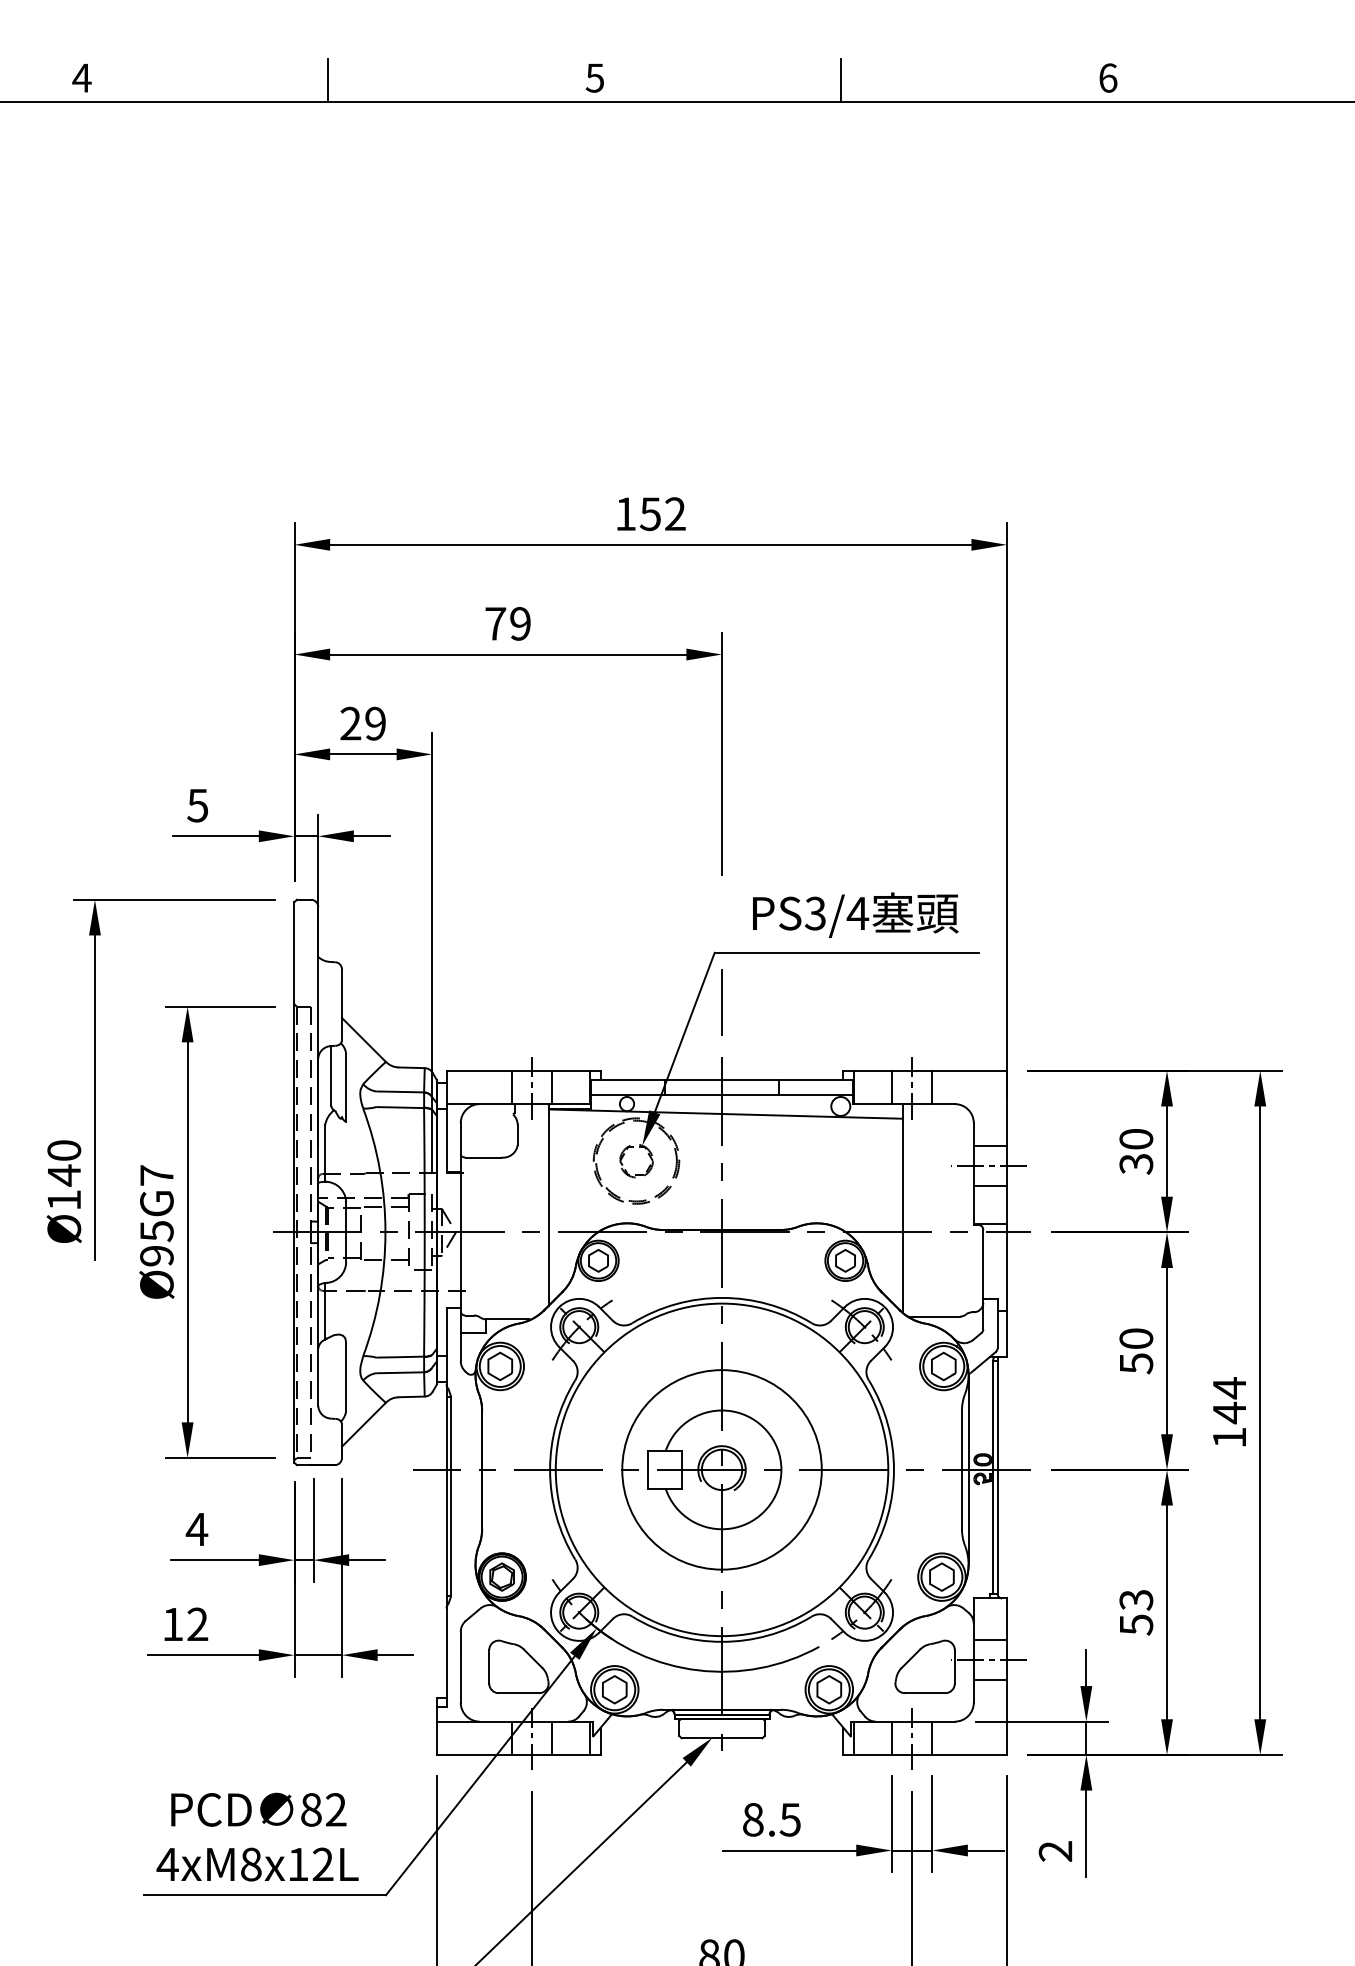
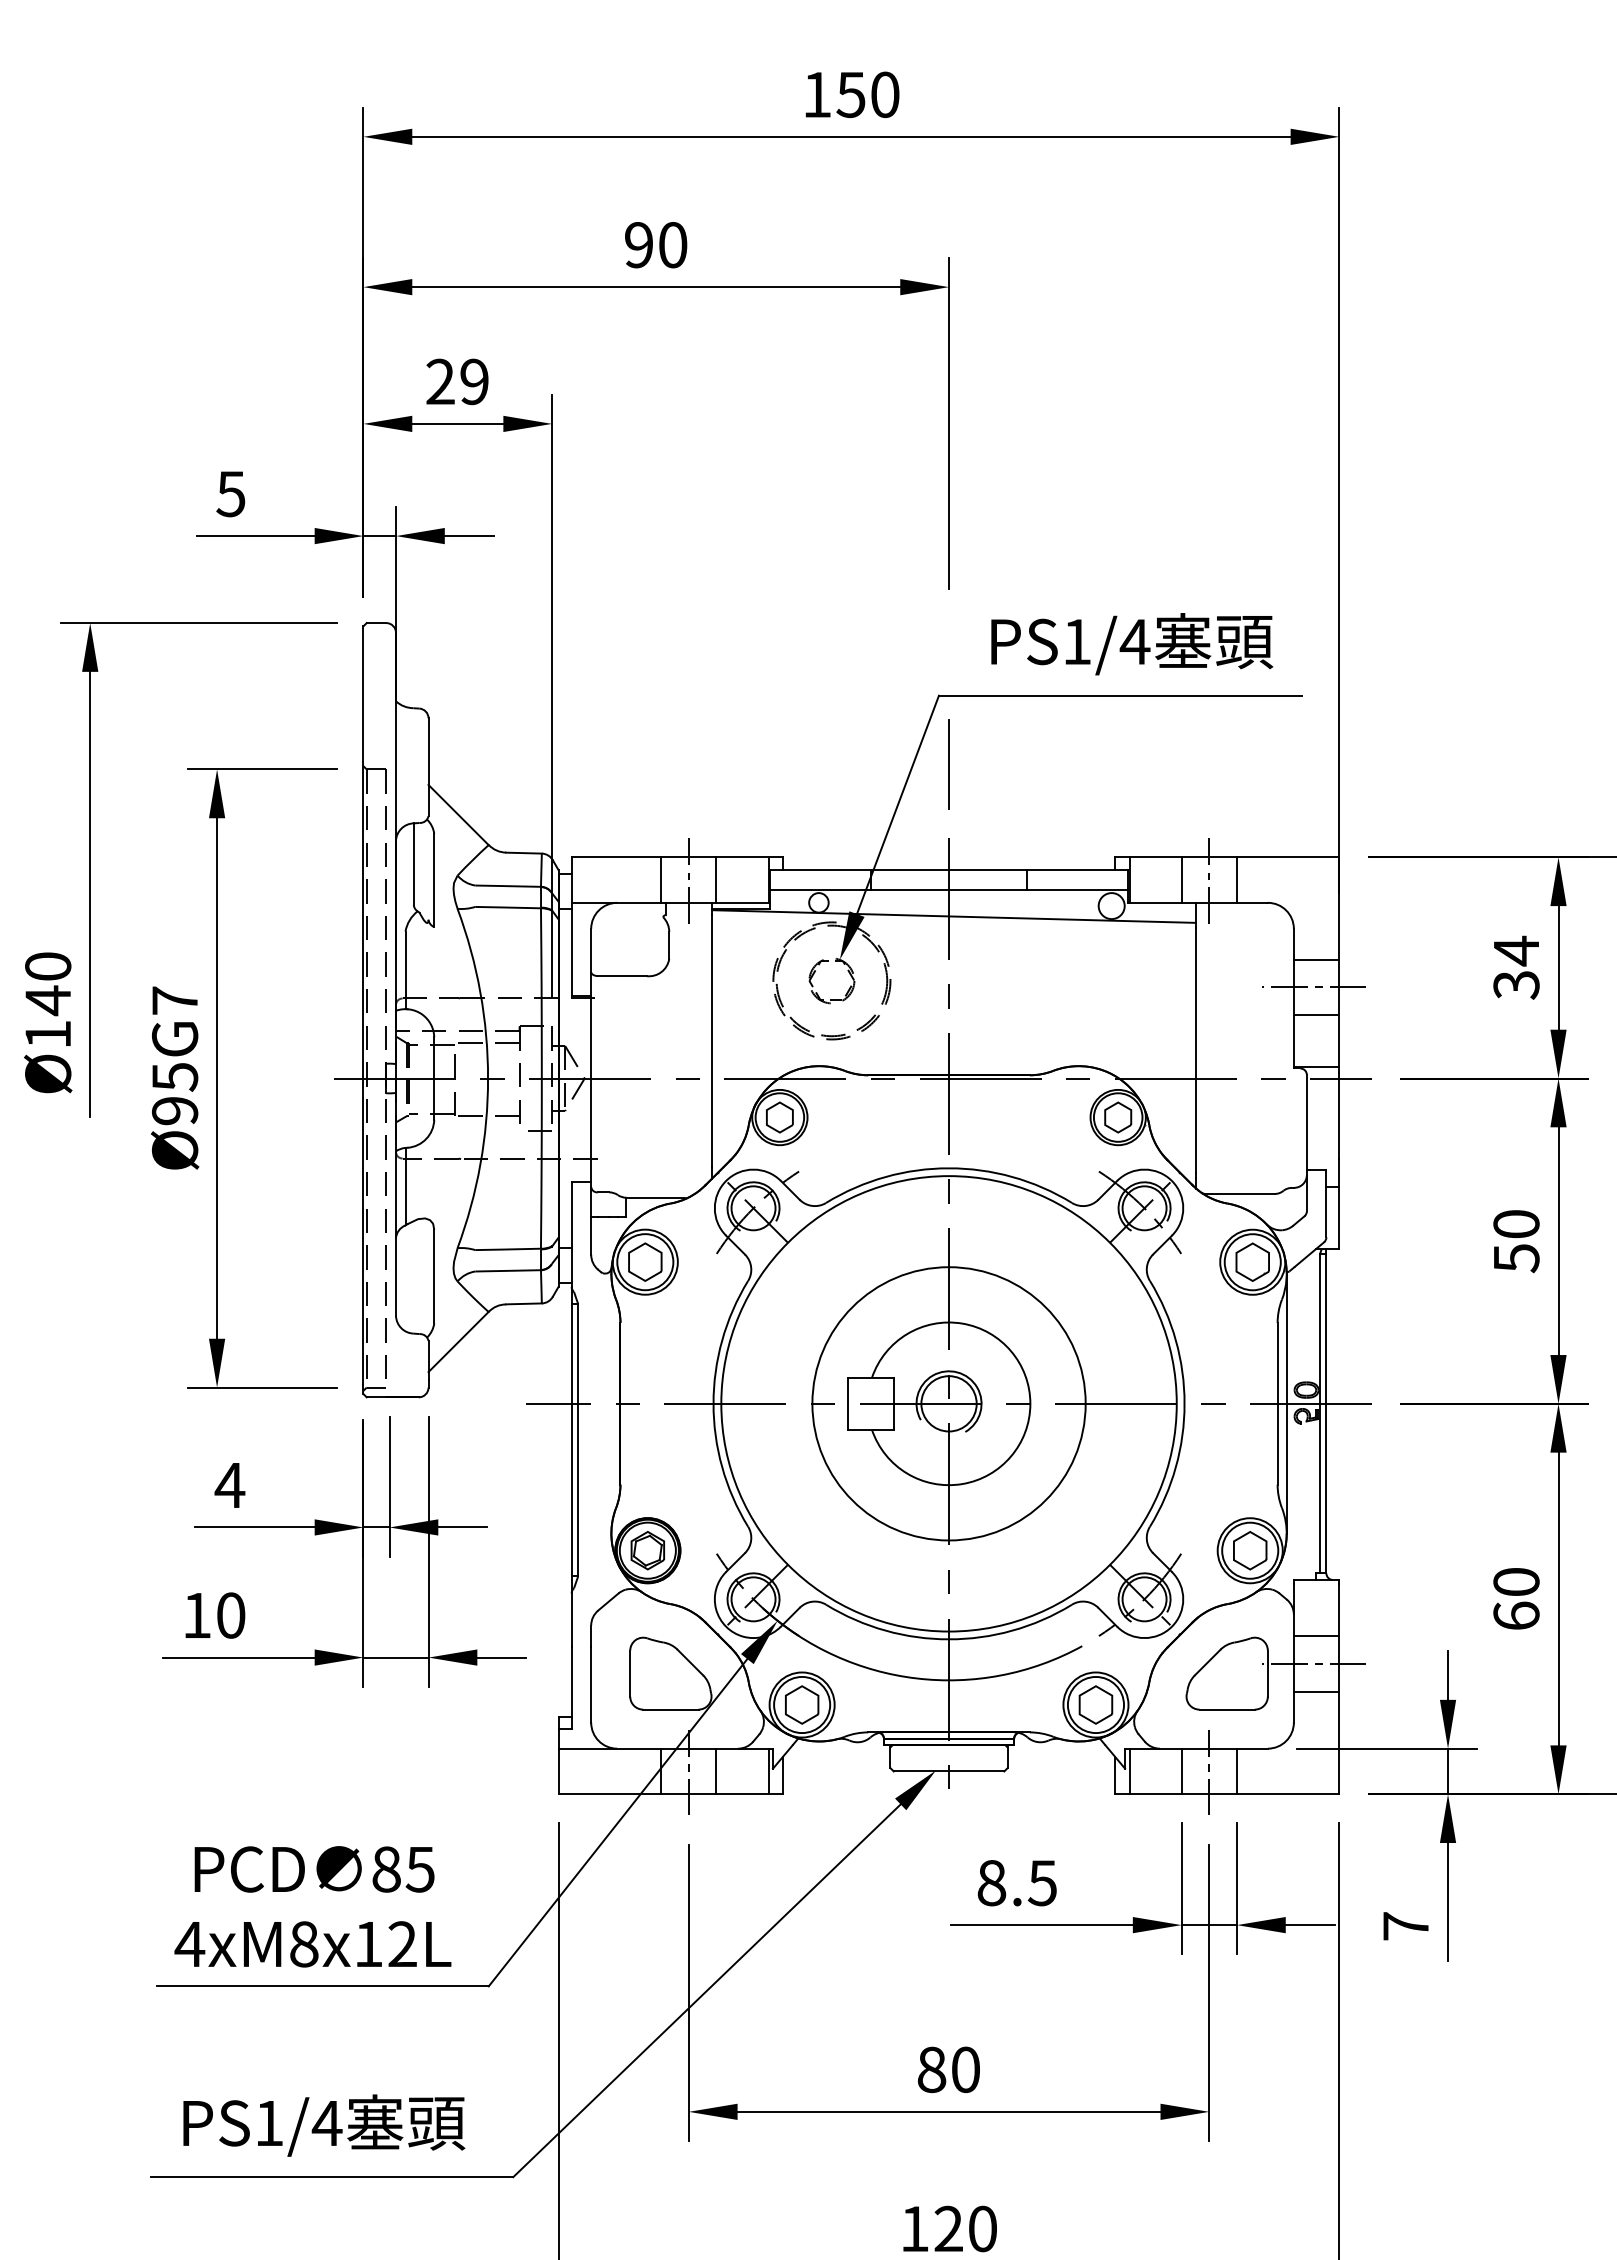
text: (675, 514) -> (885, 95), 152 -> 150
text: (507, 623) -> (655, 244), 79 -> 90
text: (815, 913) -> (1077, 641), PS3/4 -> PS1/4
text: (1136, 1139) -> (1516, 951), 30 -> 34
text: (1136, 1612) -> (1516, 1599), 53 -> 60
text: (197, 1624) -> (230, 1615), 12 -> 10
text: (335, 1809) -> (419, 1868), 82 -> 85
text: (1055, 1851) -> (1405, 1926), 2 -> 7

